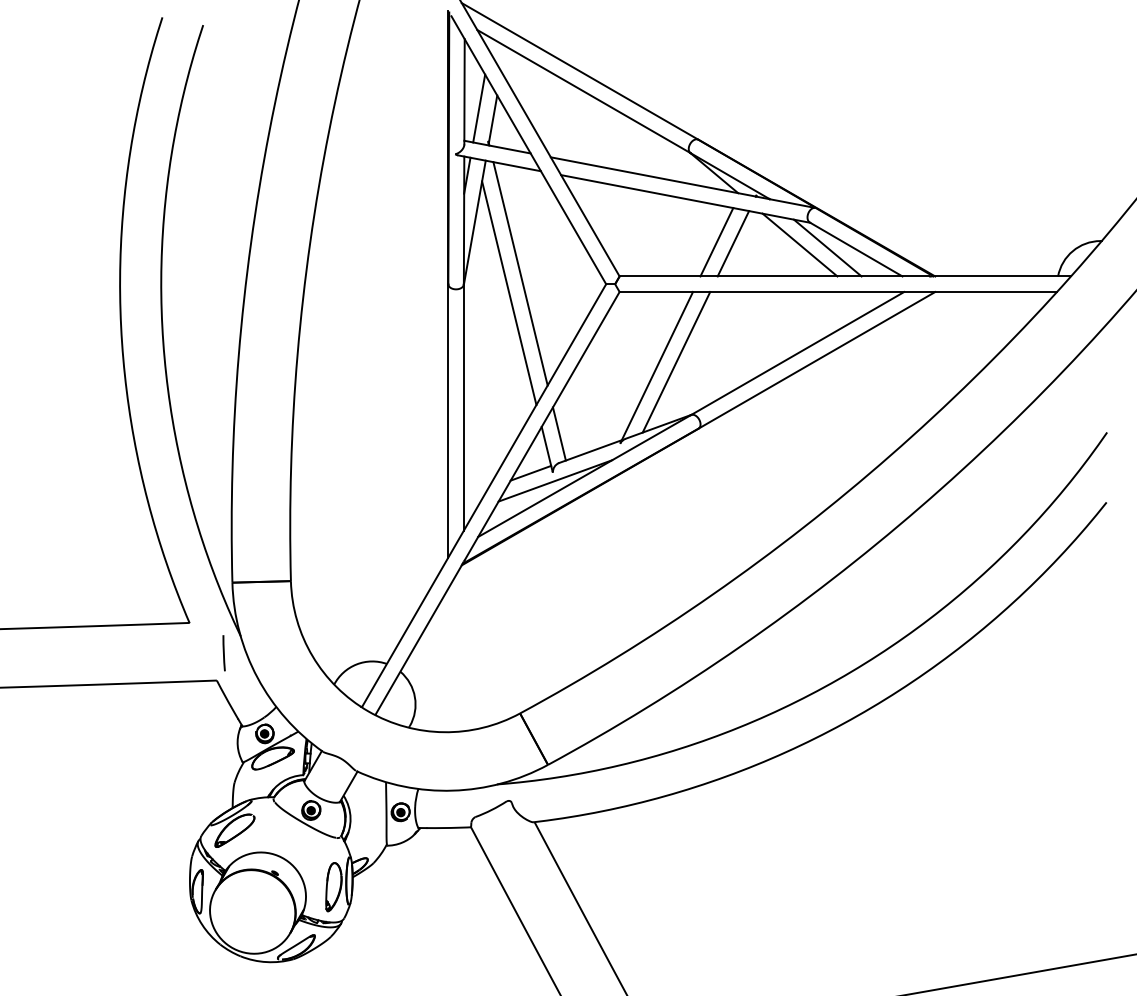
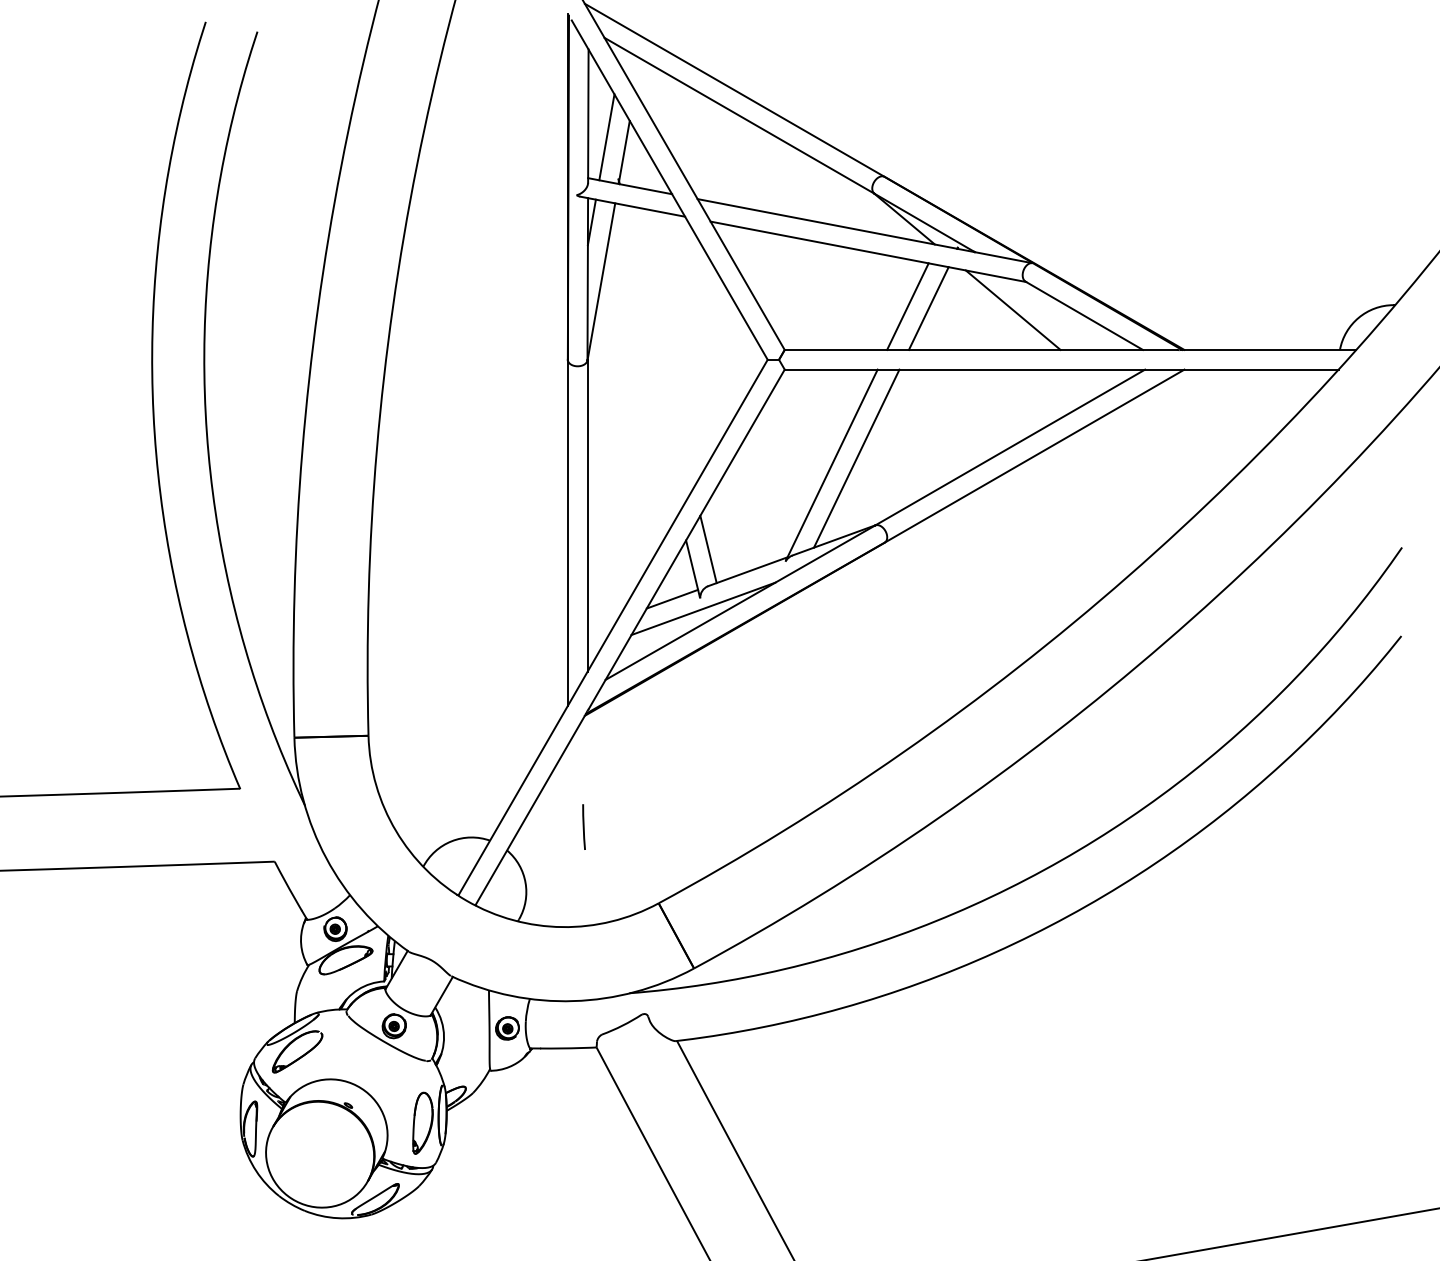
line: (827, 247) -> (1047, 313), removed
line: (520, 273) -> (659, 346), removed
line: (509, 293) -> (645, 371), removed
line: (223, 653) -> (583, 827), moved

